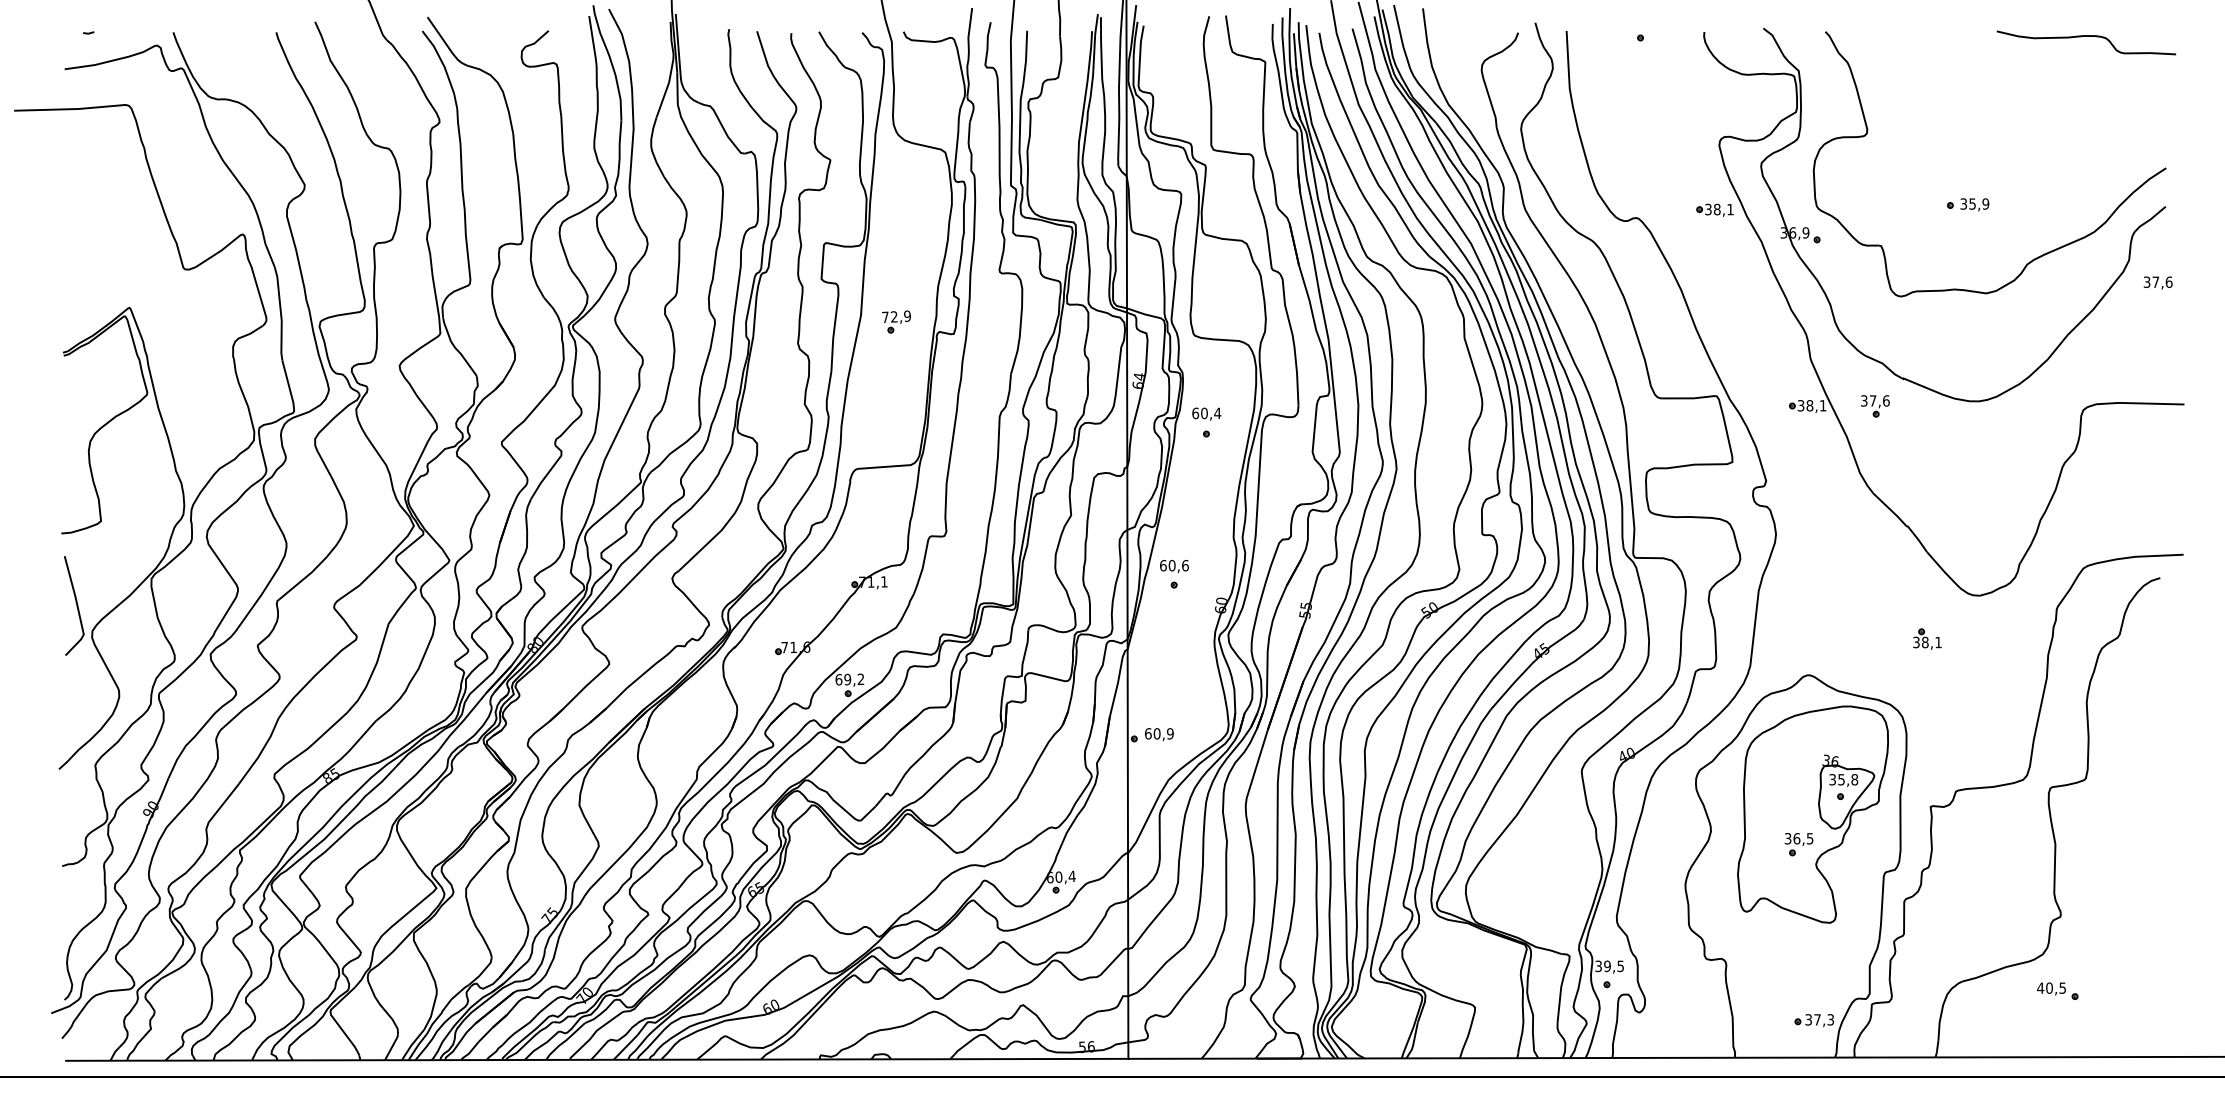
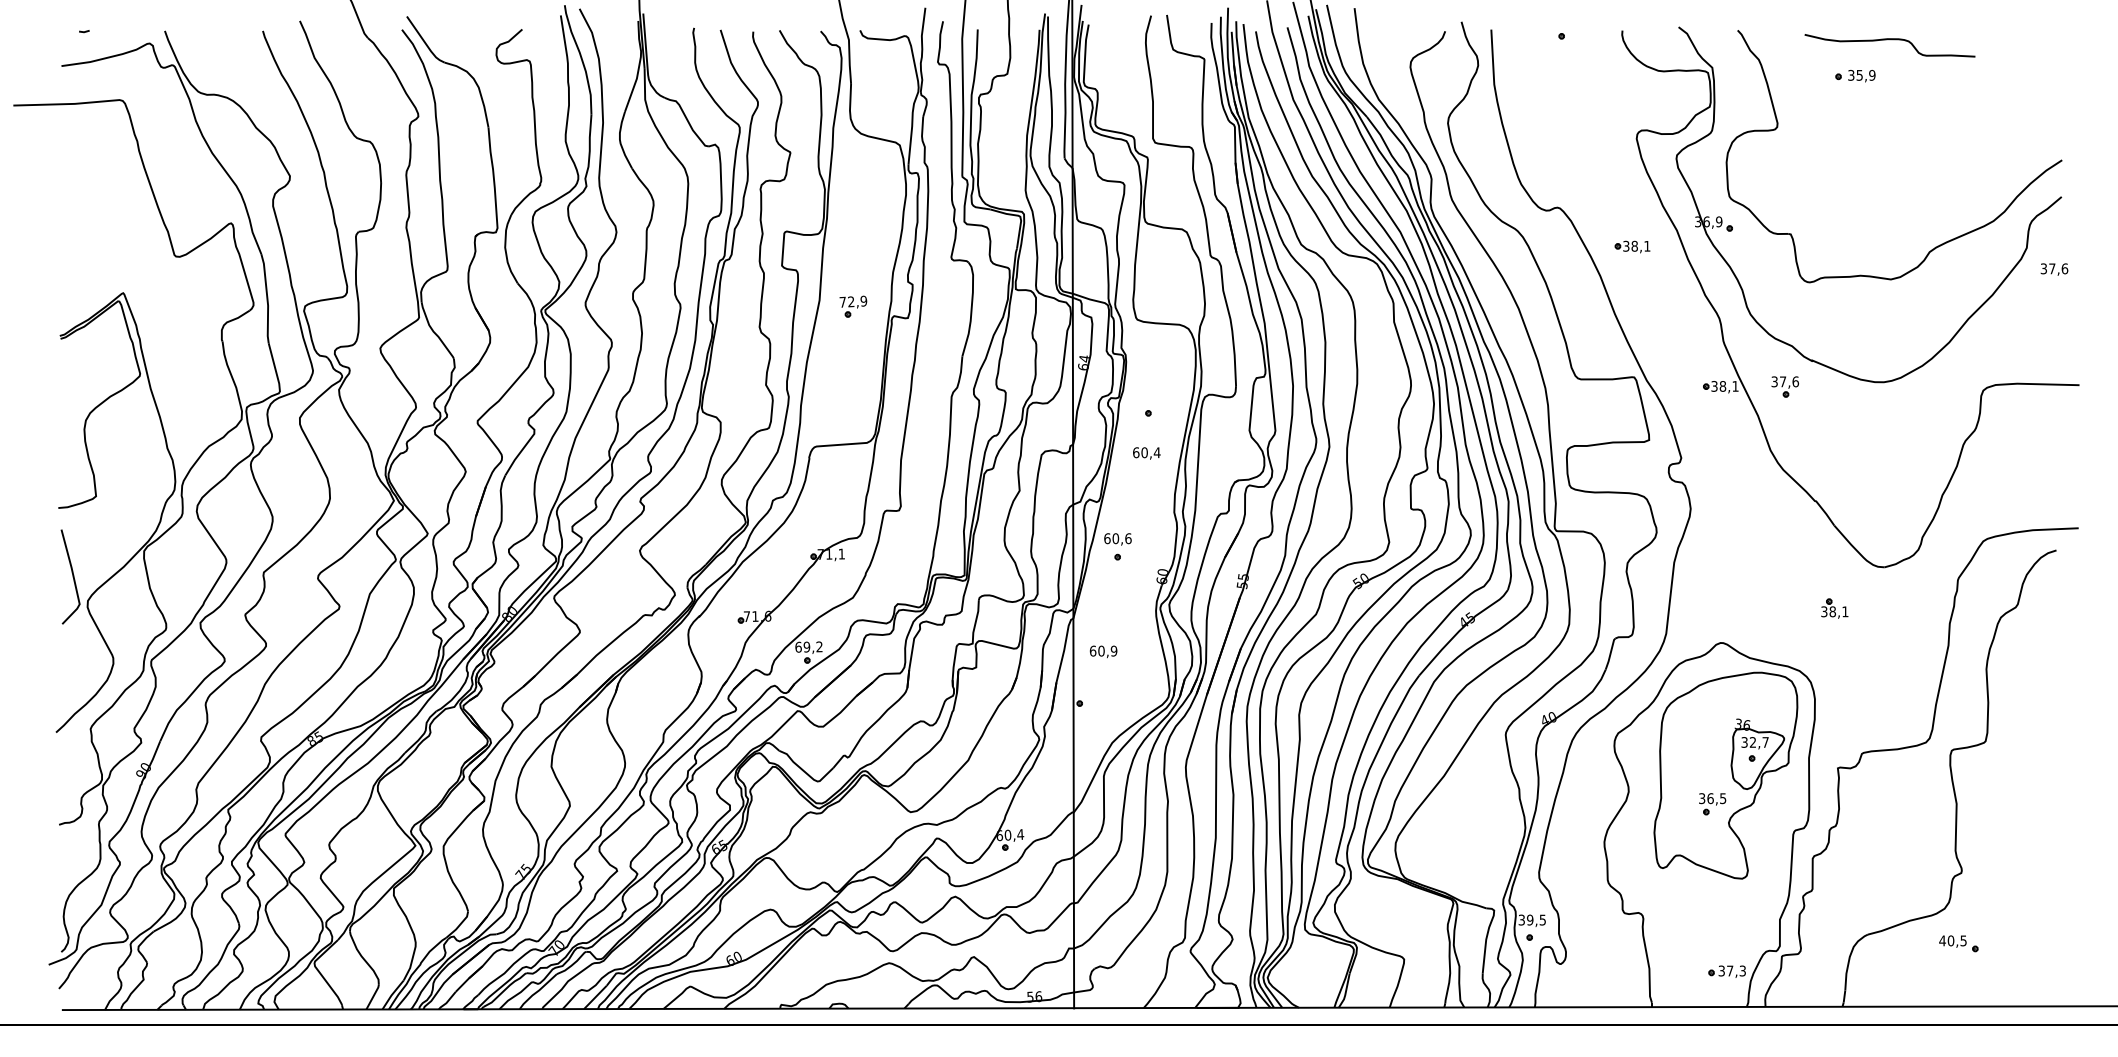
curve: (2086, 36) -> (1890, 39), moved
part: (1968, 204) -> (1855, 75), moved
part: (1714, 209) -> (1632, 246), moved
text: (1206, 413) -> (1146, 452), moved
text: (1159, 734) -> (1103, 651), moved
text: (1848, 779) -> (1759, 742), 35,8 -> 32,7

